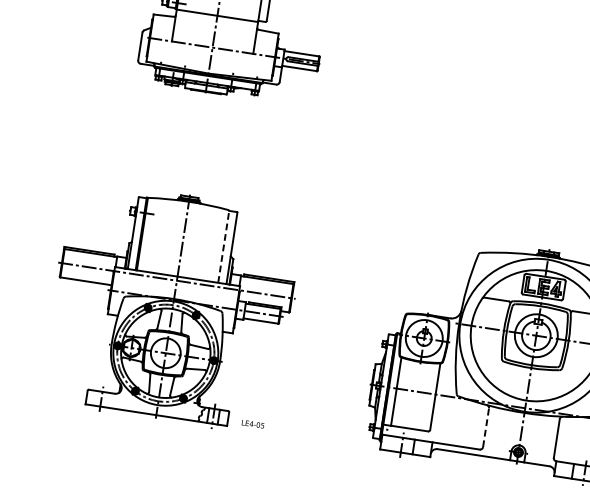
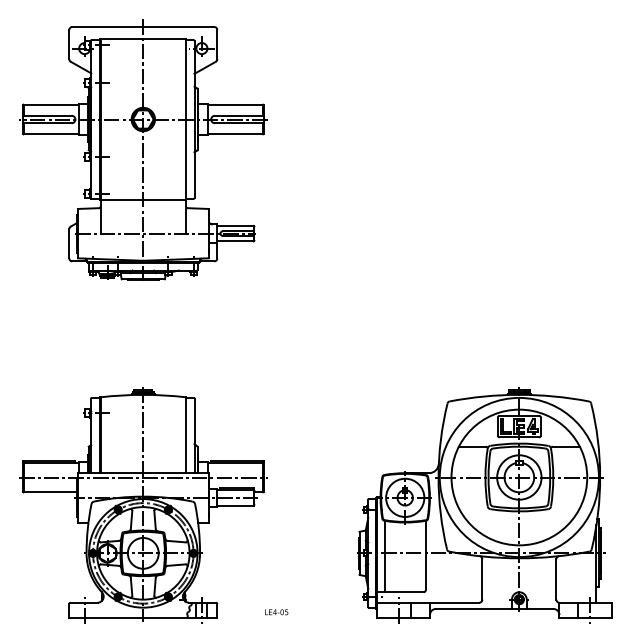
line: (223, 246) -> (185, 435), dashed -> solid
text: (252, 424) -> (276, 612), moved
line: (486, 426) -> (482, 578), dashed -> solid

